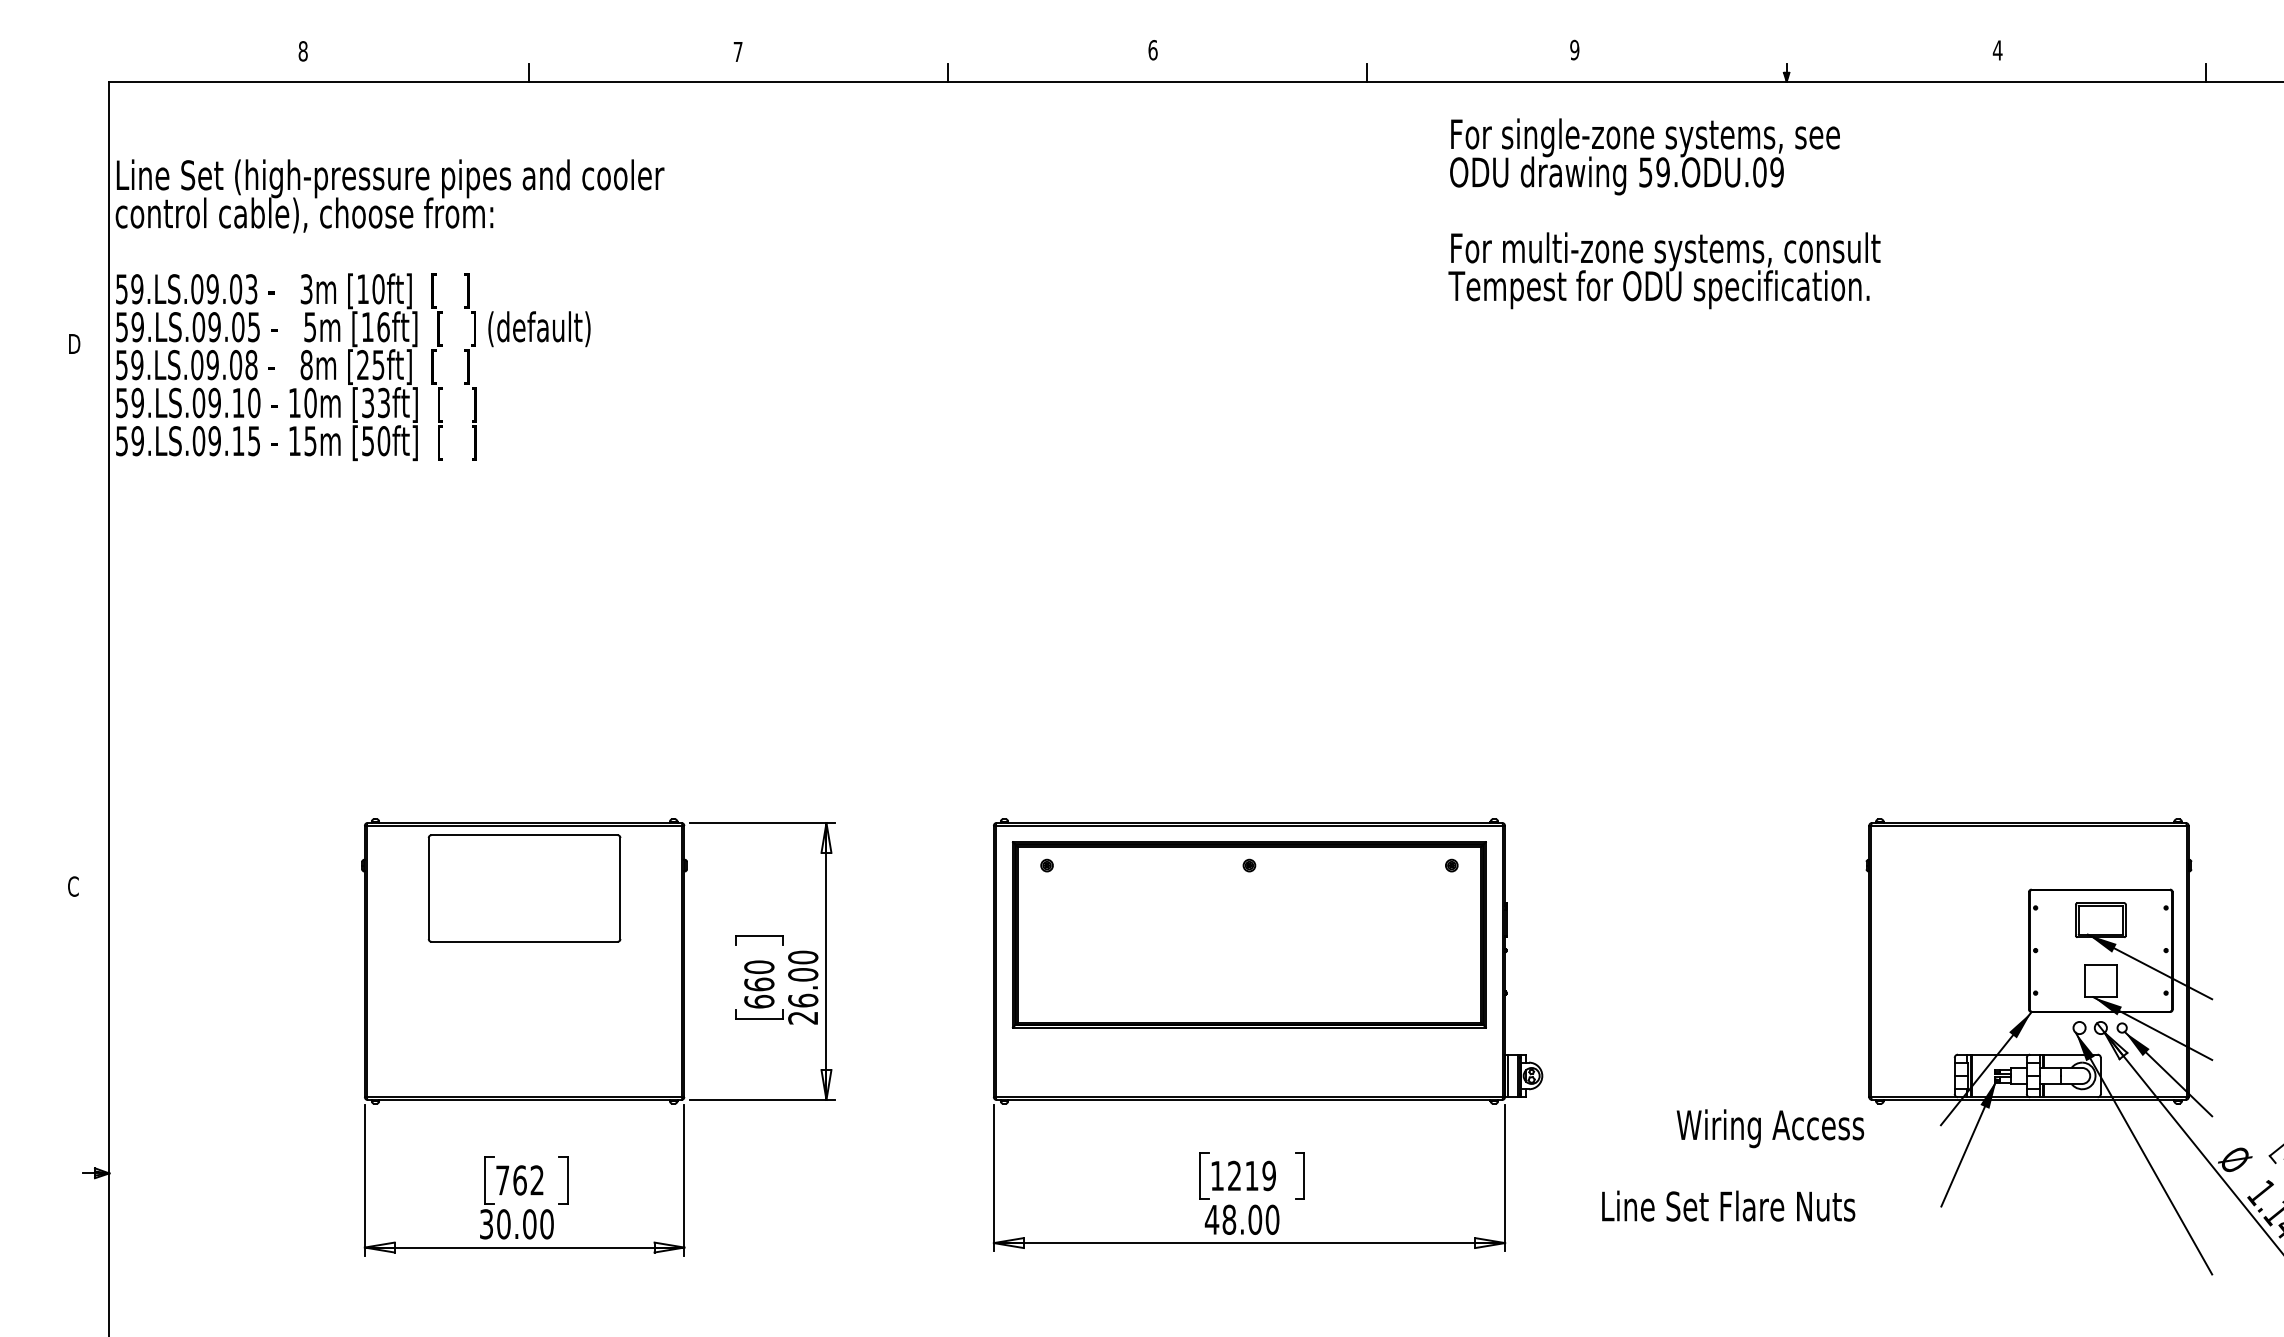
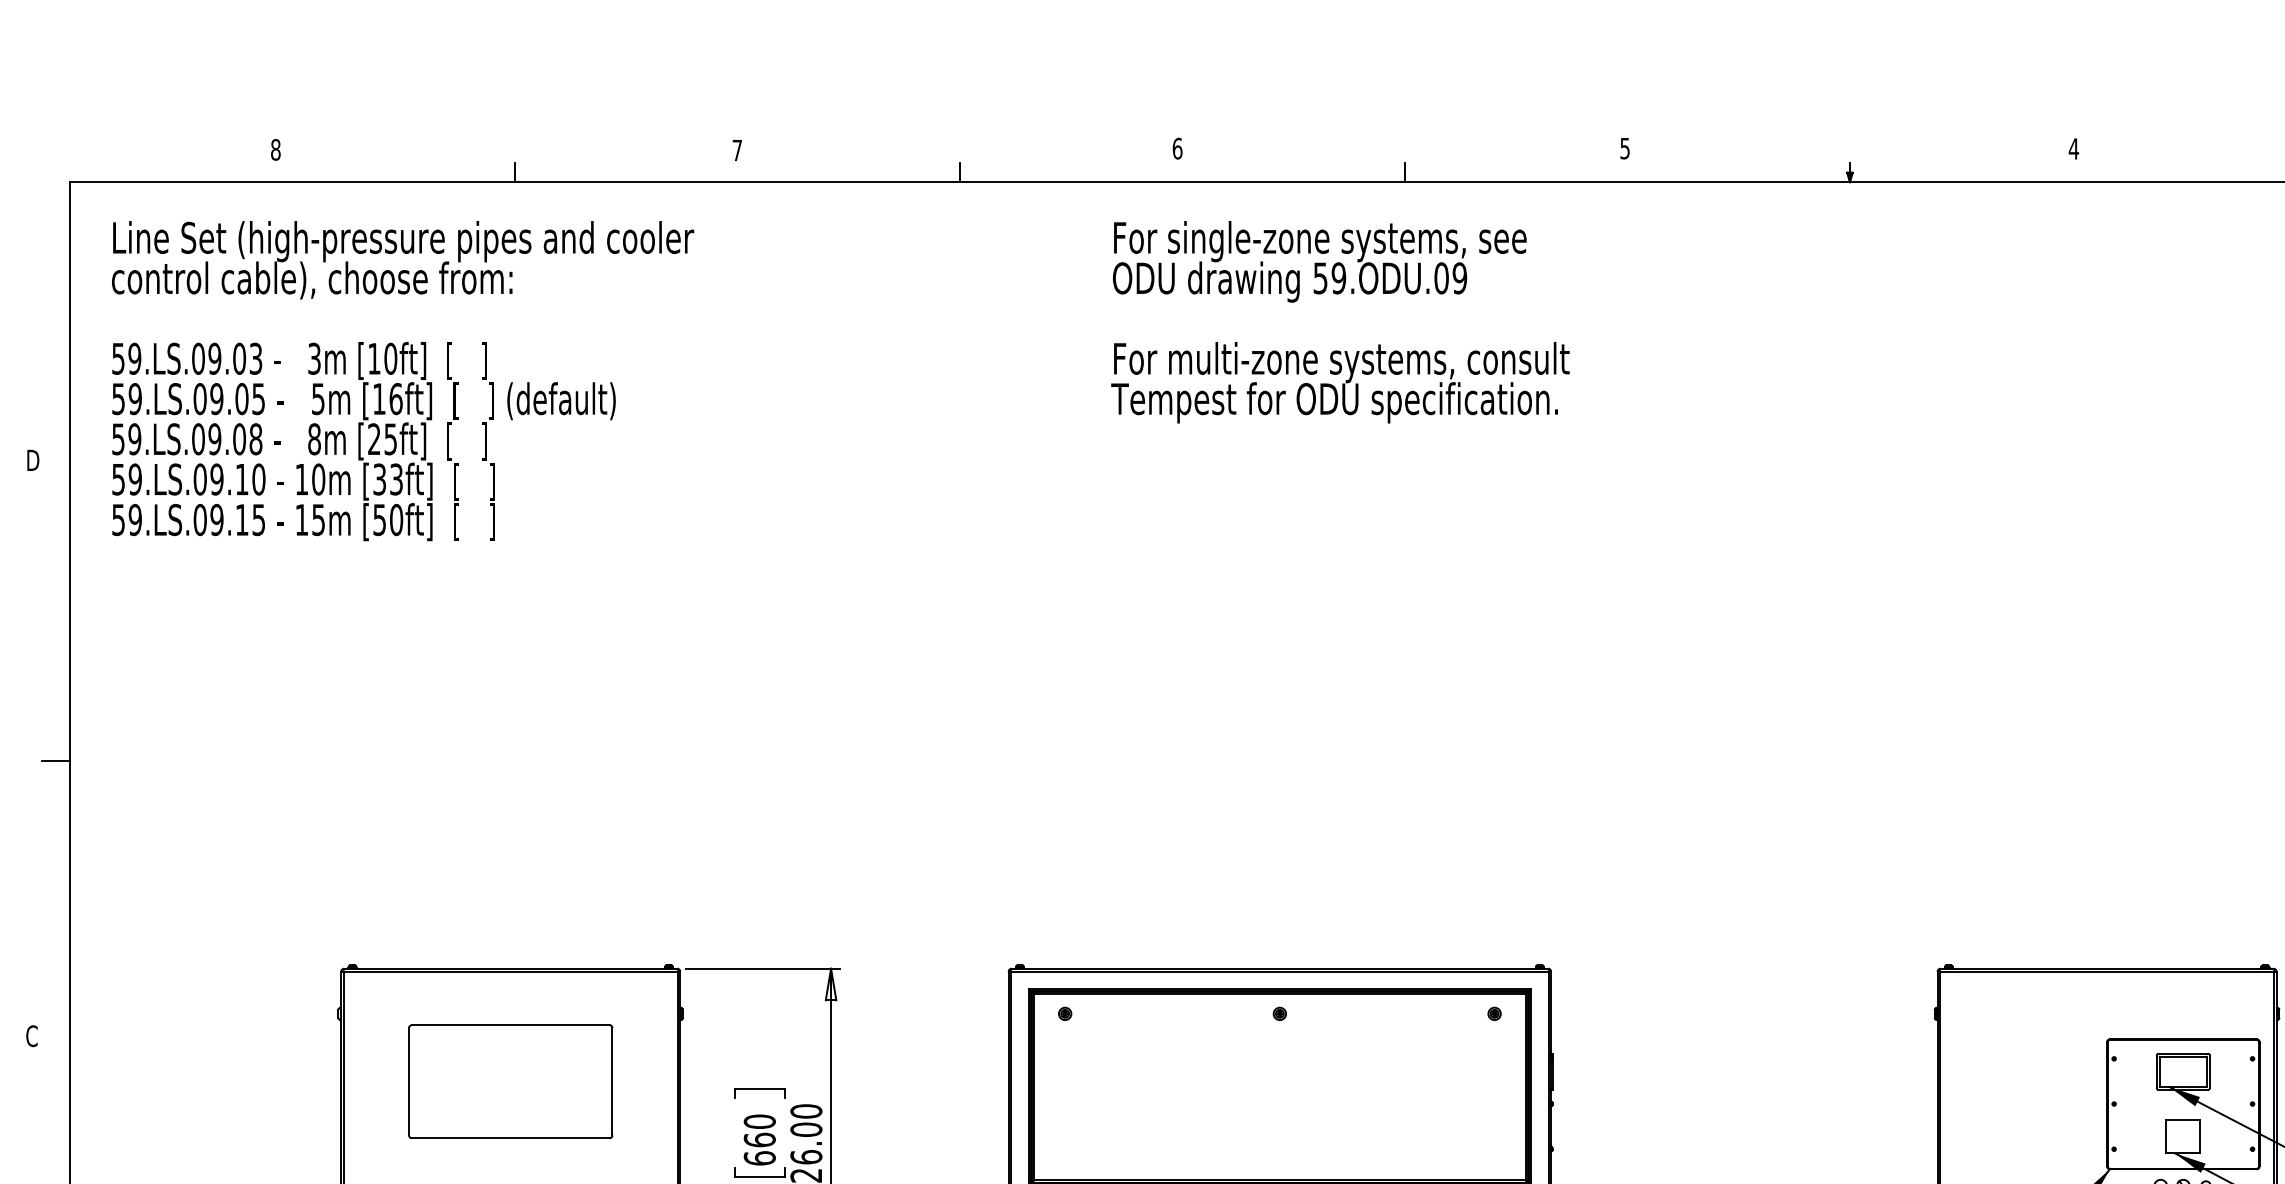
text: (1574, 49) -> (1624, 147), 9 -> 5
text: (1664, 213) -> (1340, 321), moved
text: (389, 310) -> (402, 381), moved
line: (95, 627) -> (55, 761), added
part: (524, 888) -> (510, 1081), moved

